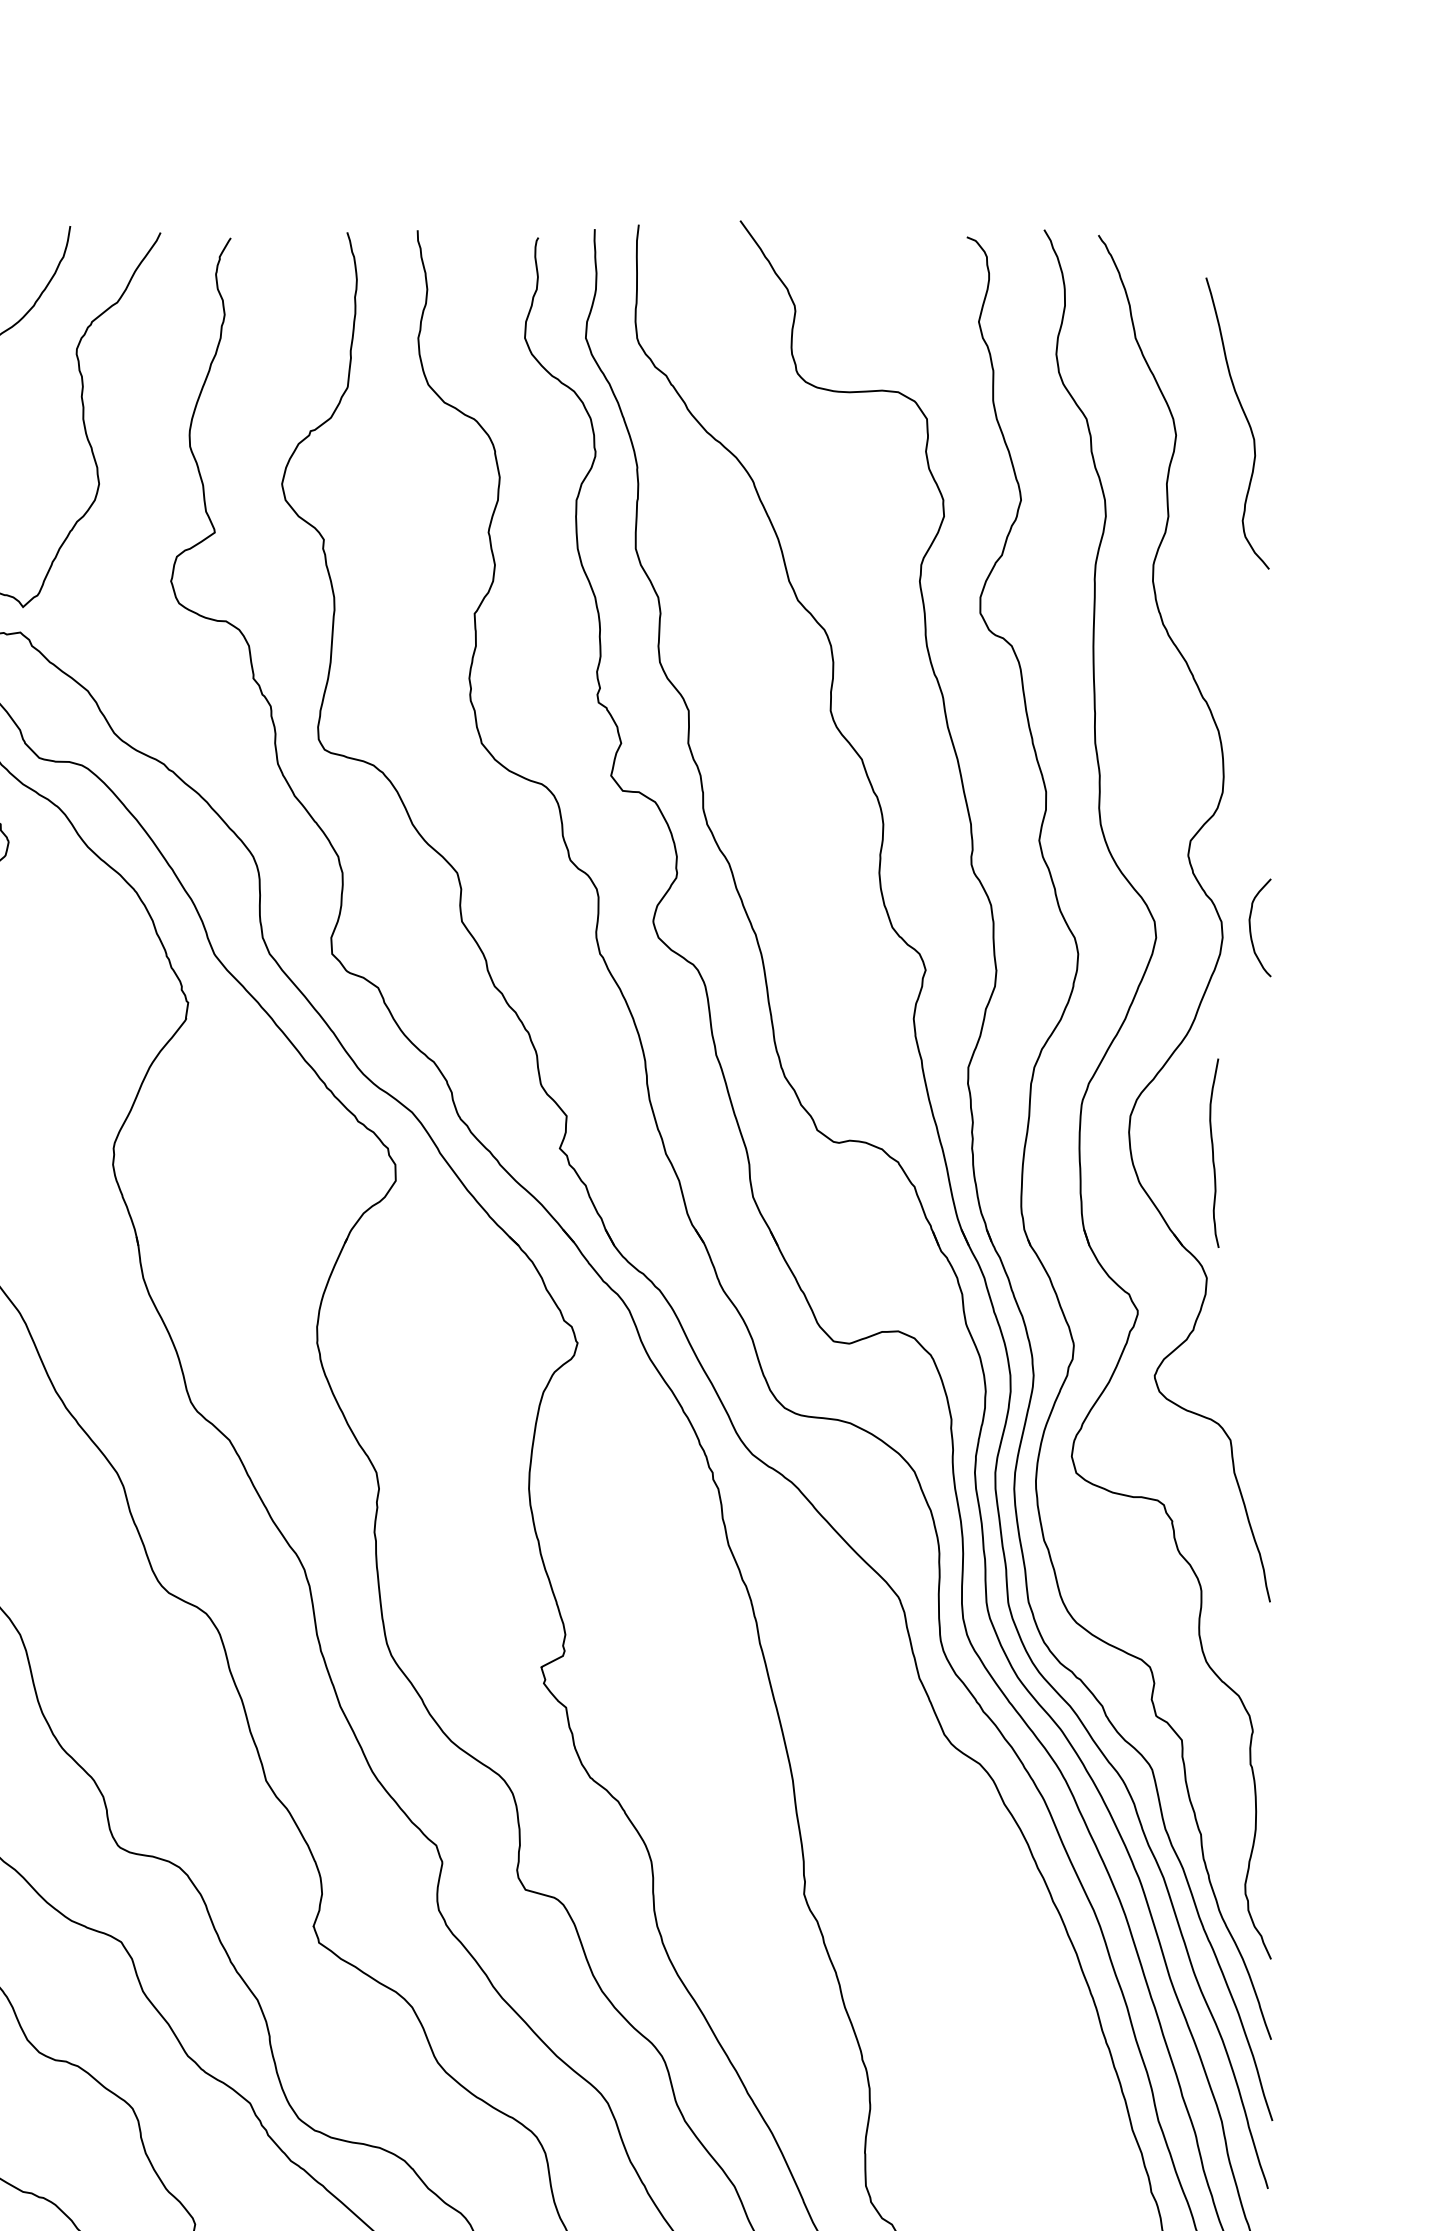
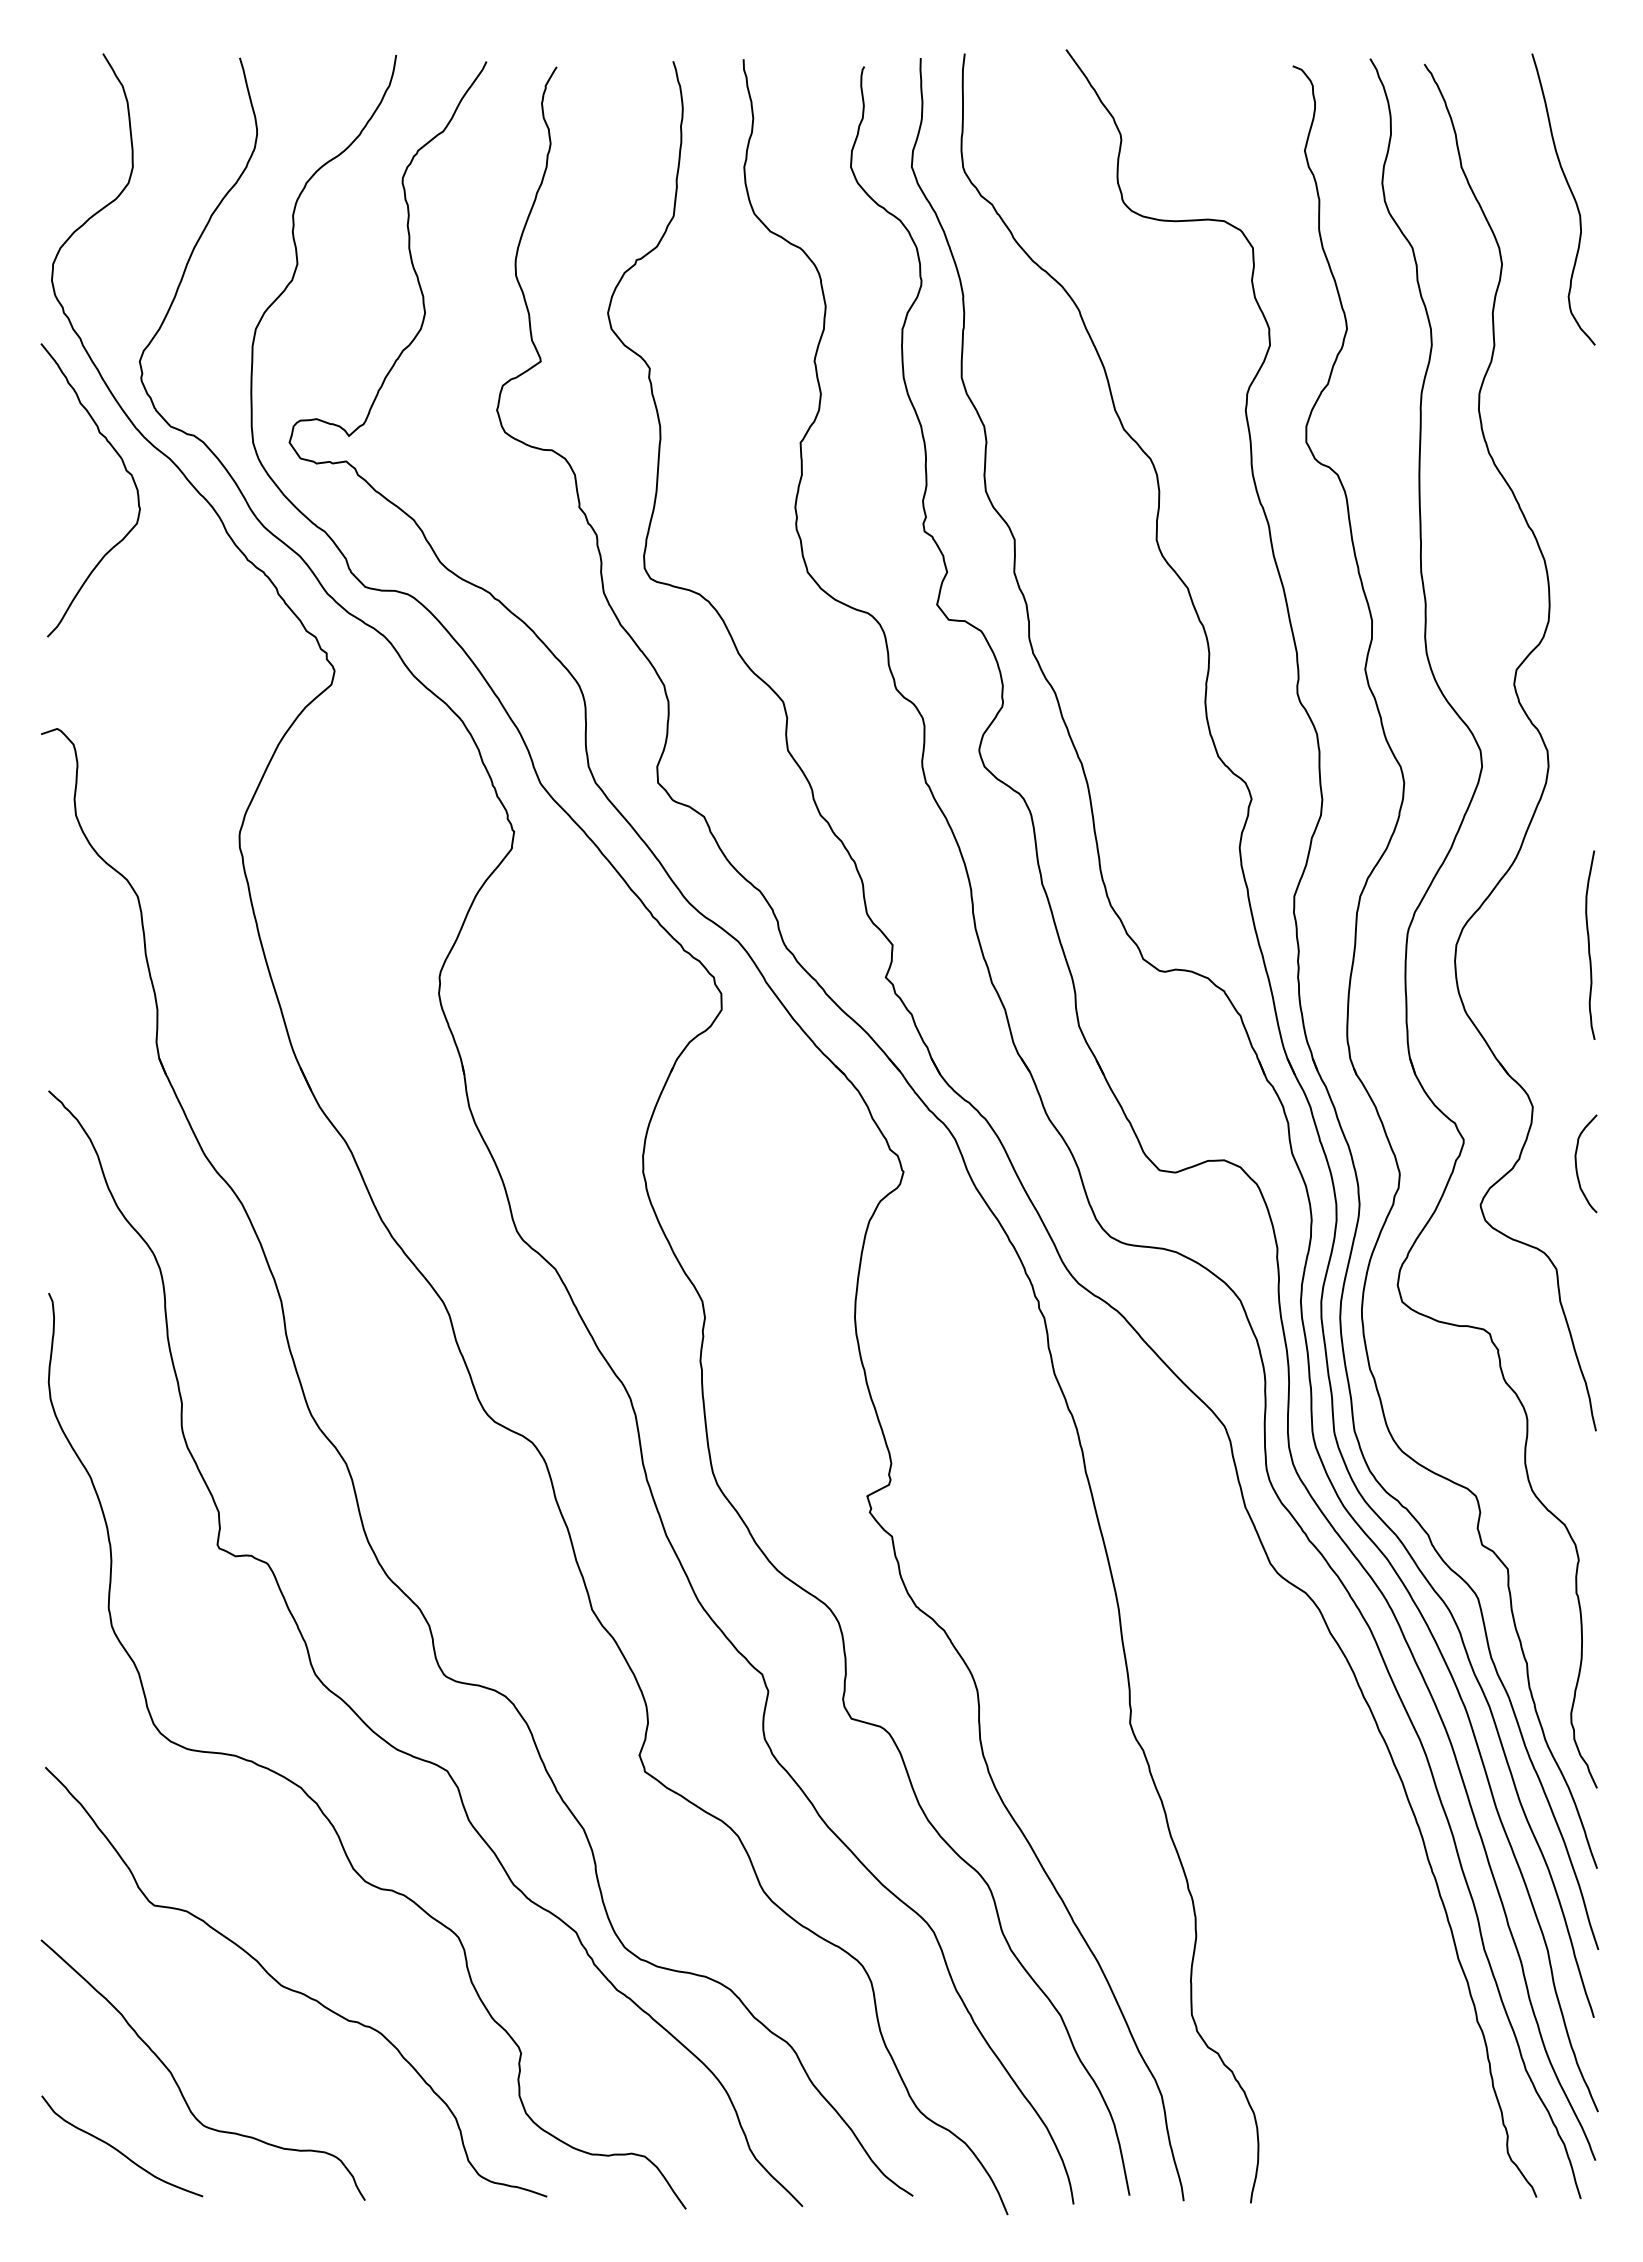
curve: (1245, 418) -> (1571, 194), moved
curve: (1251, 931) -> (1577, 1167), moved
curve: (1213, 1152) -> (1589, 944), moved

